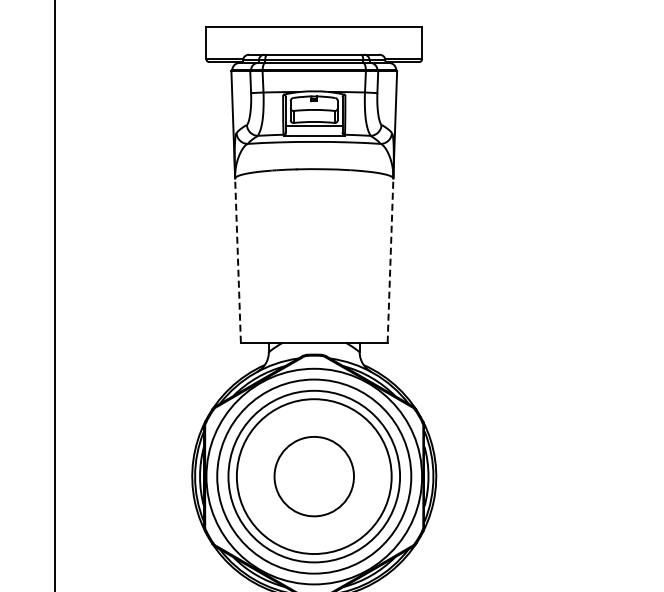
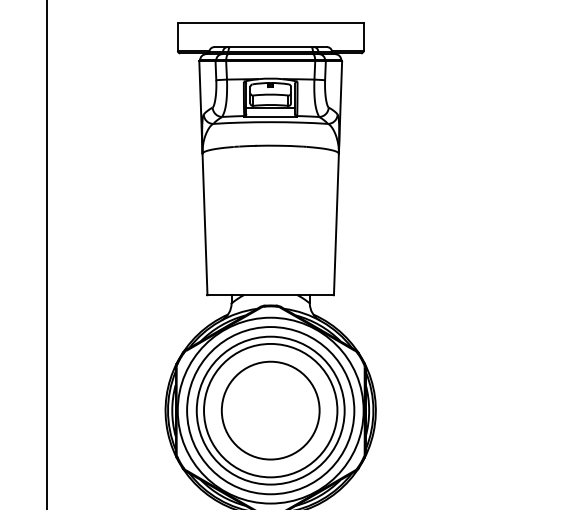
line: (238, 260) -> (205, 224), dashed -> solid
line: (390, 260) -> (336, 224), dashed -> solid
circle: (314, 476) -> (270, 410), size x1.43

